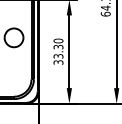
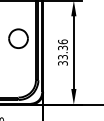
text: (57, 40) -> (61, 41), 33.30 -> 33.36

